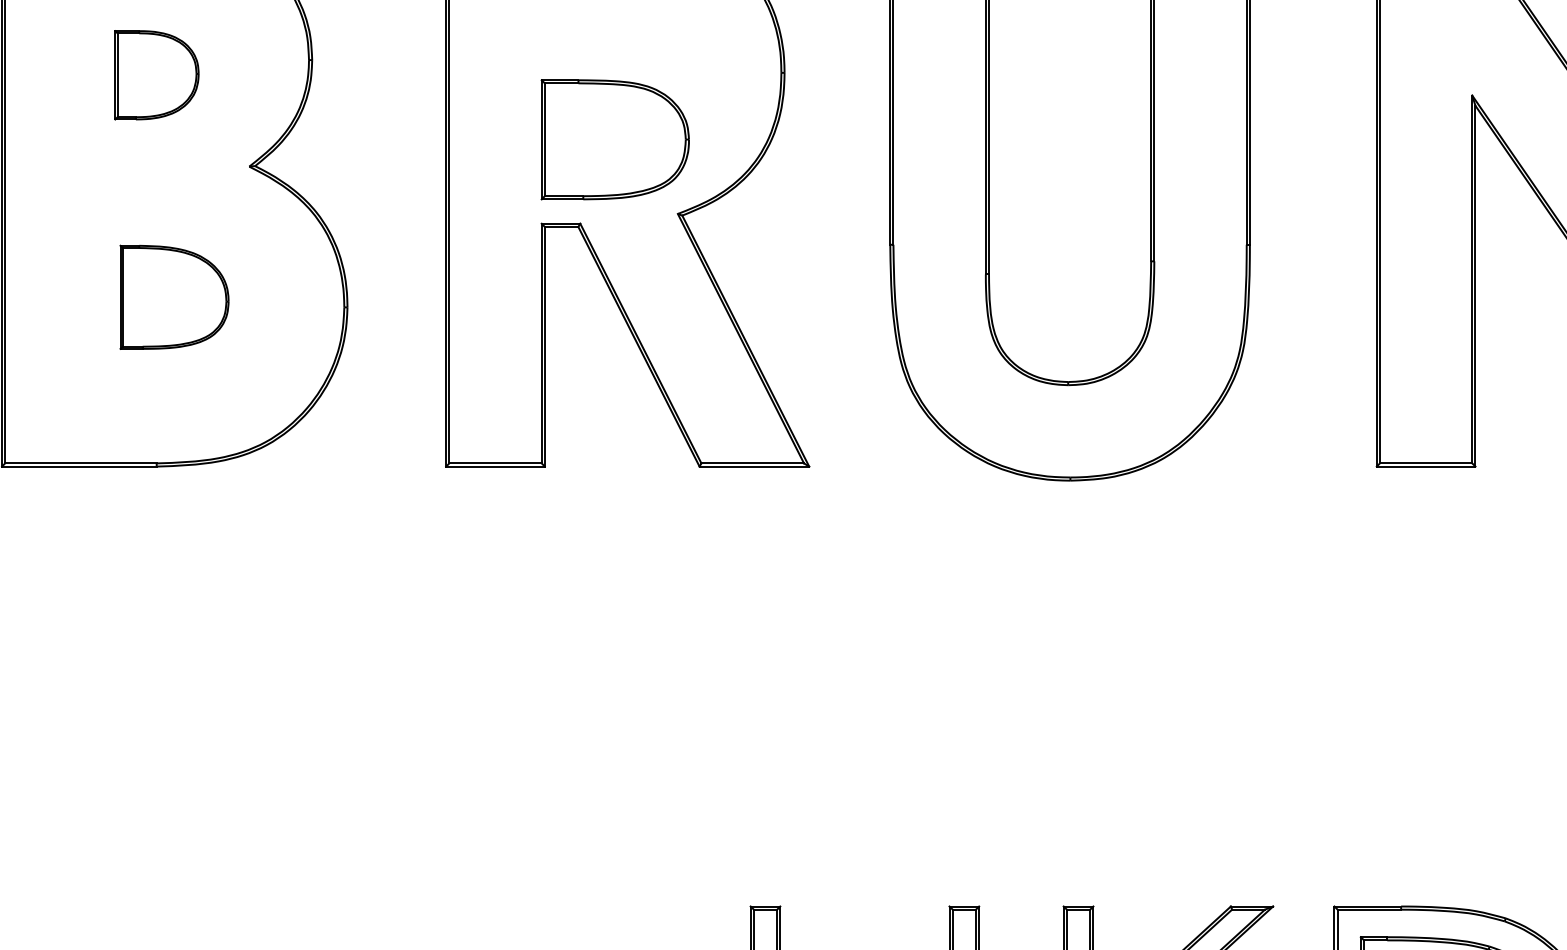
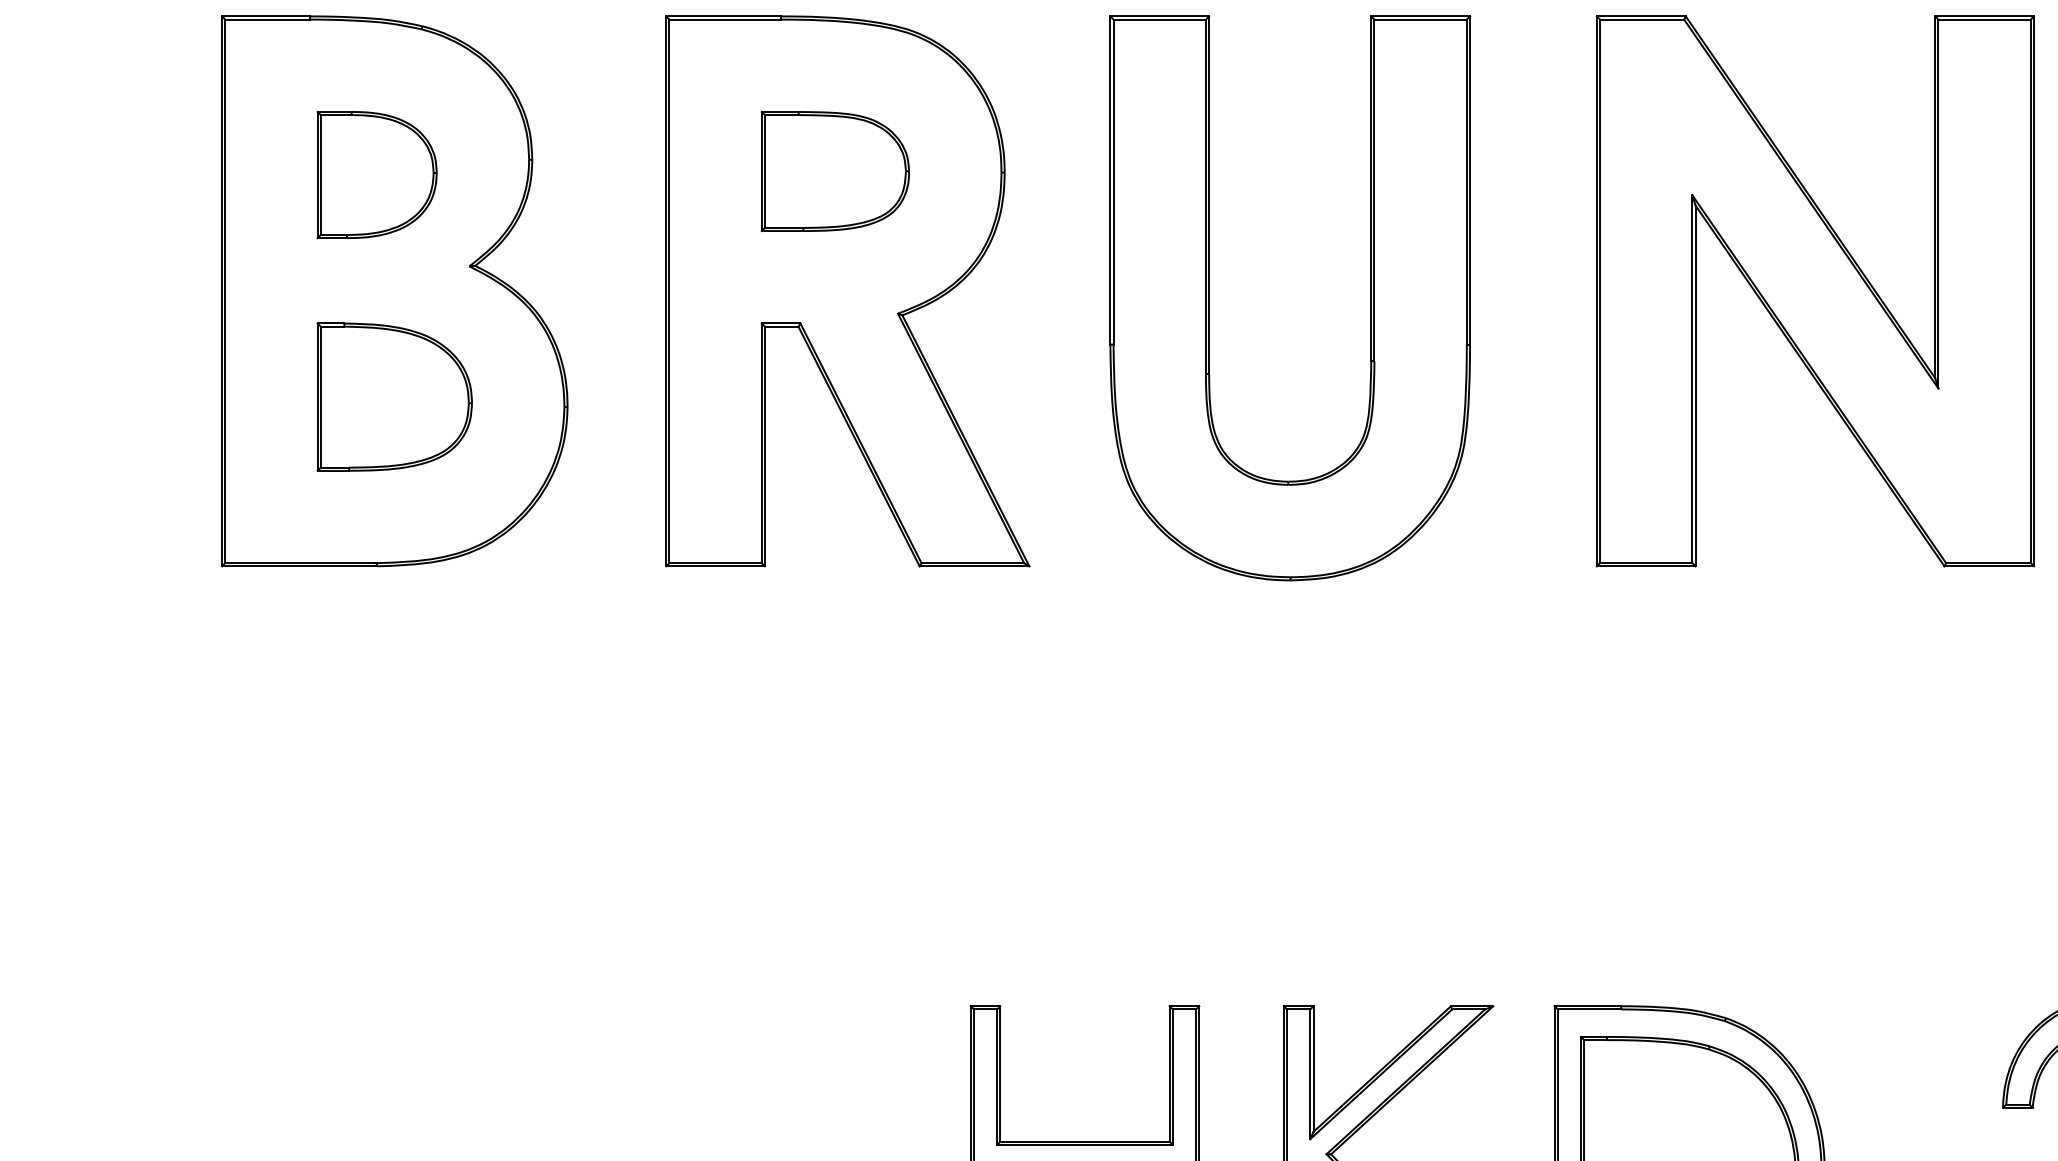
part: (156, 74) -> (376, 174), size x1.43
part: (614, 139) -> (834, 171), moved
part: (174, 296) -> (394, 396), size x1.43

